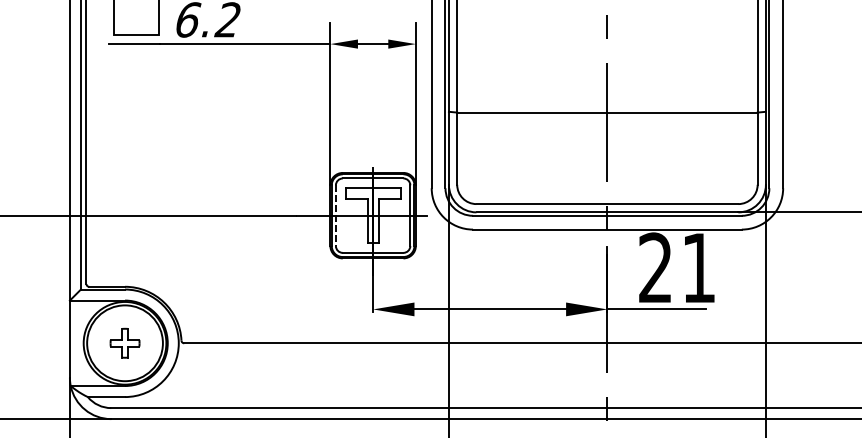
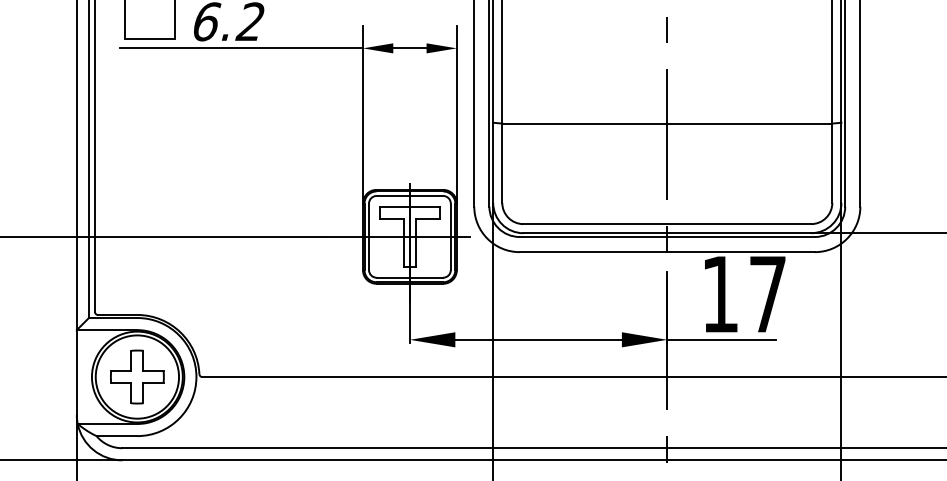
line: (336, 216) -> (369, 237), dashed -> solid
text: (676, 267) -> (743, 293), 21 -> 17
part: (125, 342) -> (137, 376), size x1.67

